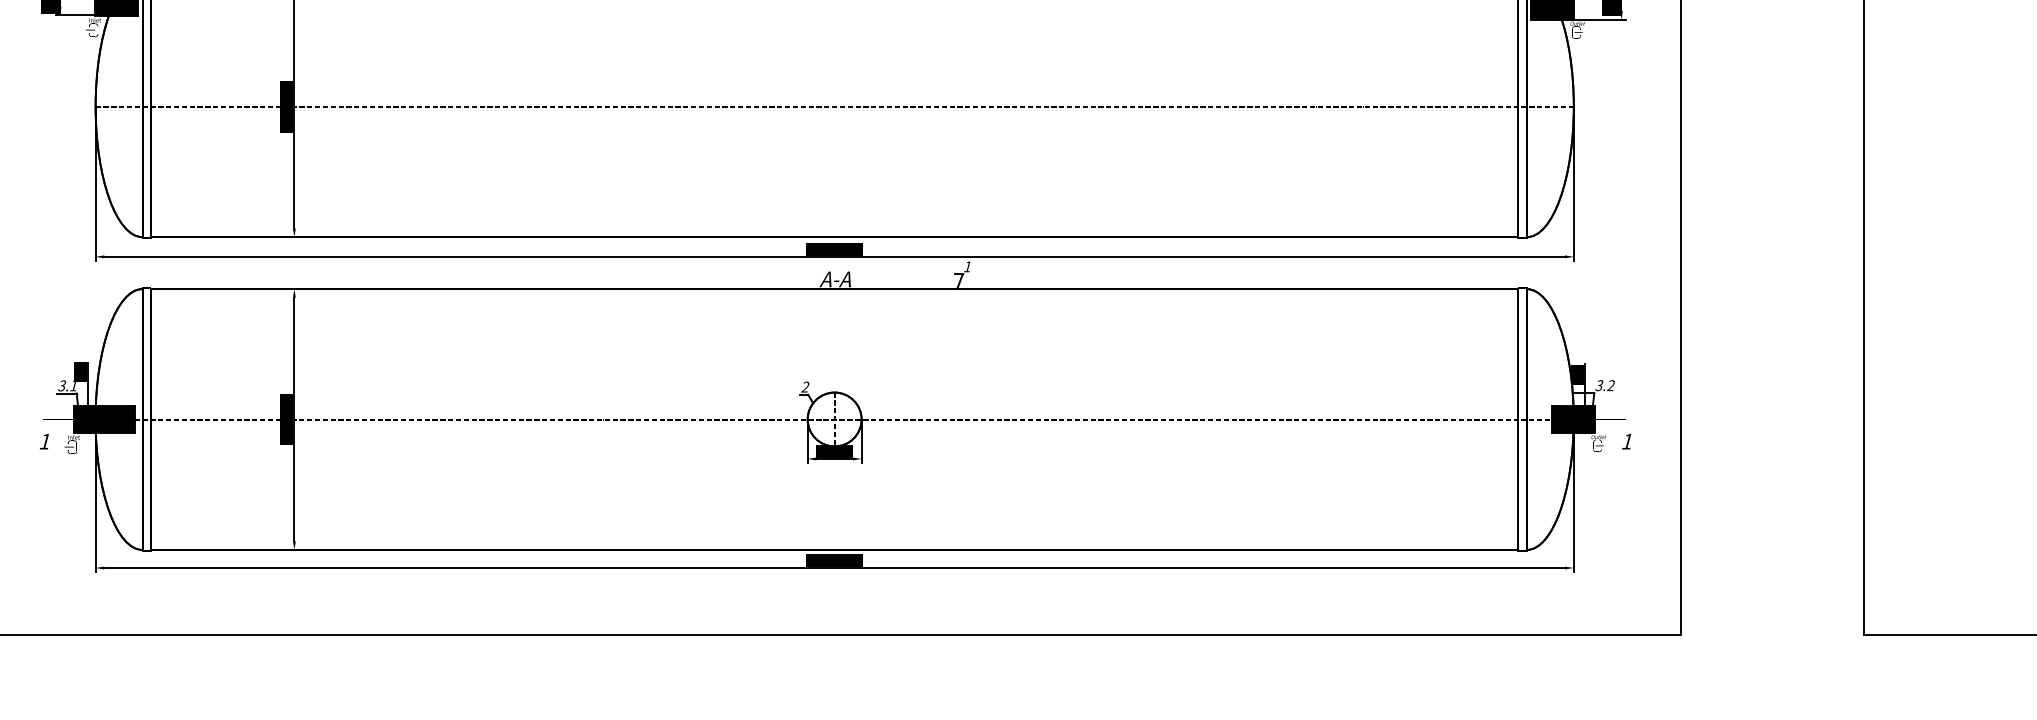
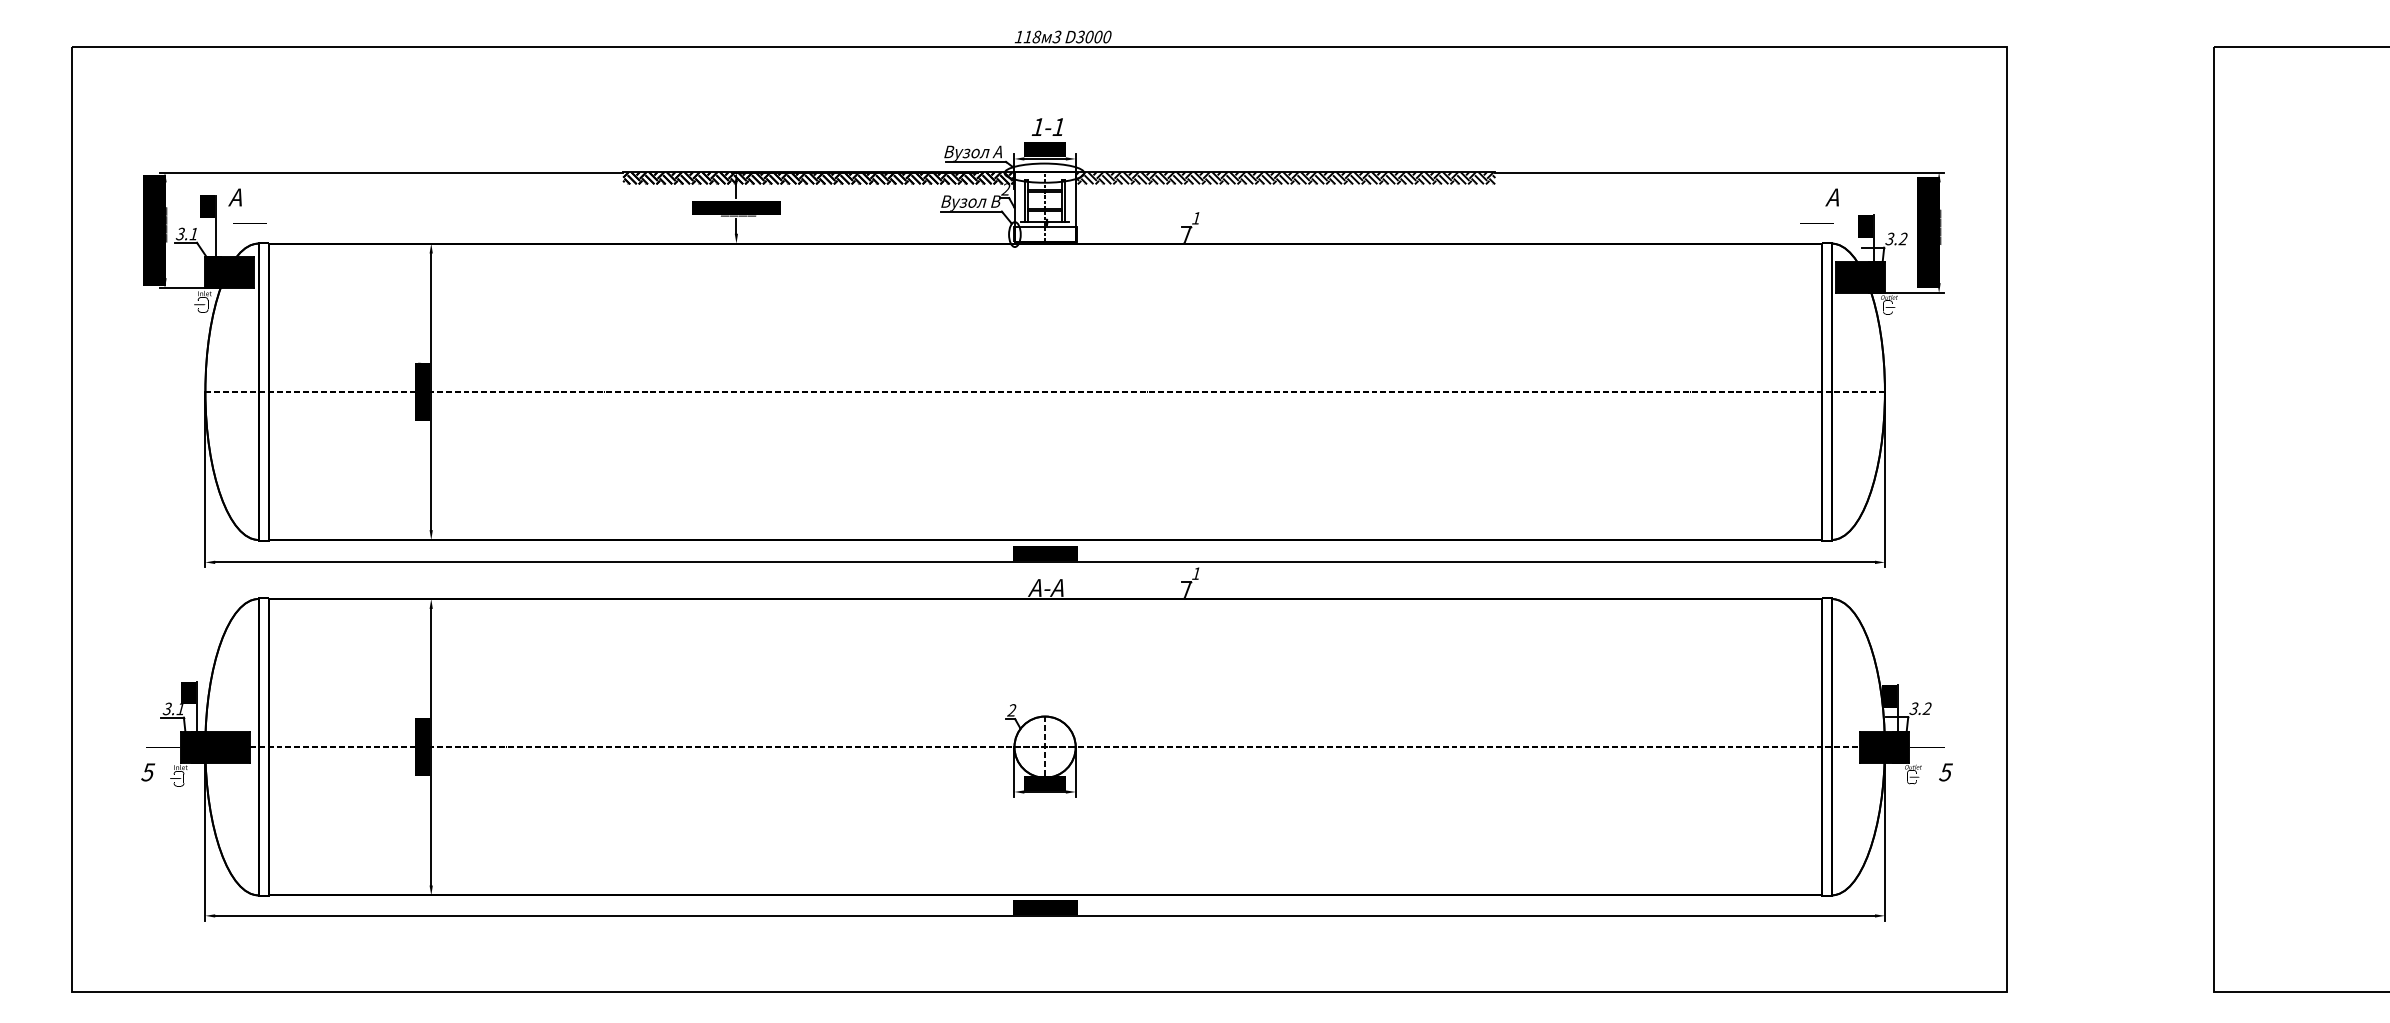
text: (45, 441) -> (148, 772), 1 -> 5
text: (1627, 441) -> (1945, 772), 1 -> 5

